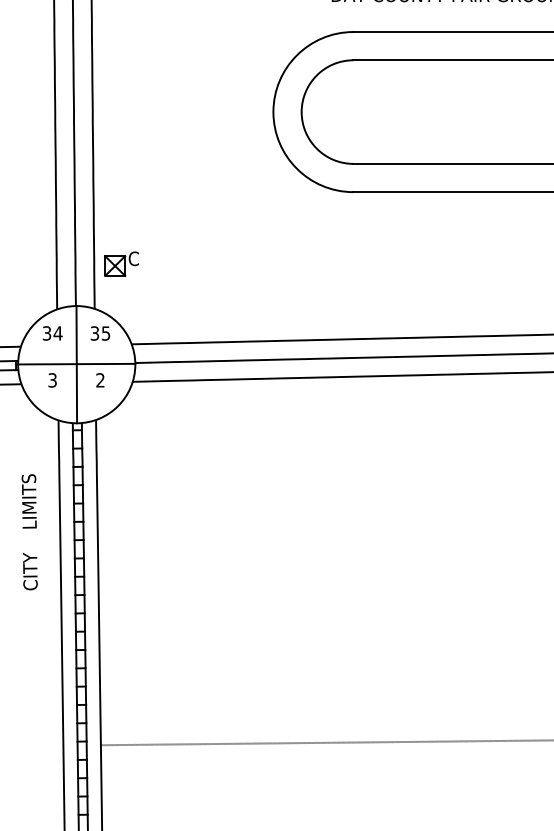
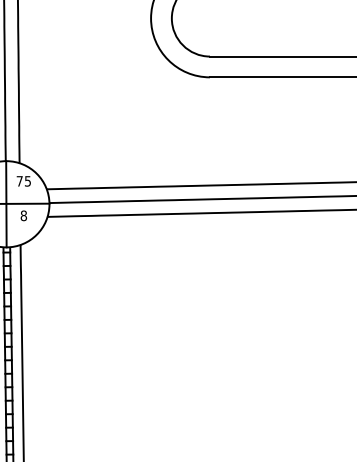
part: (121, 263) -> (39, 129), removed
text: (94, 333) -> (19, 181), 35 -> 75
text: (100, 380) -> (23, 215), 2 -> 8

